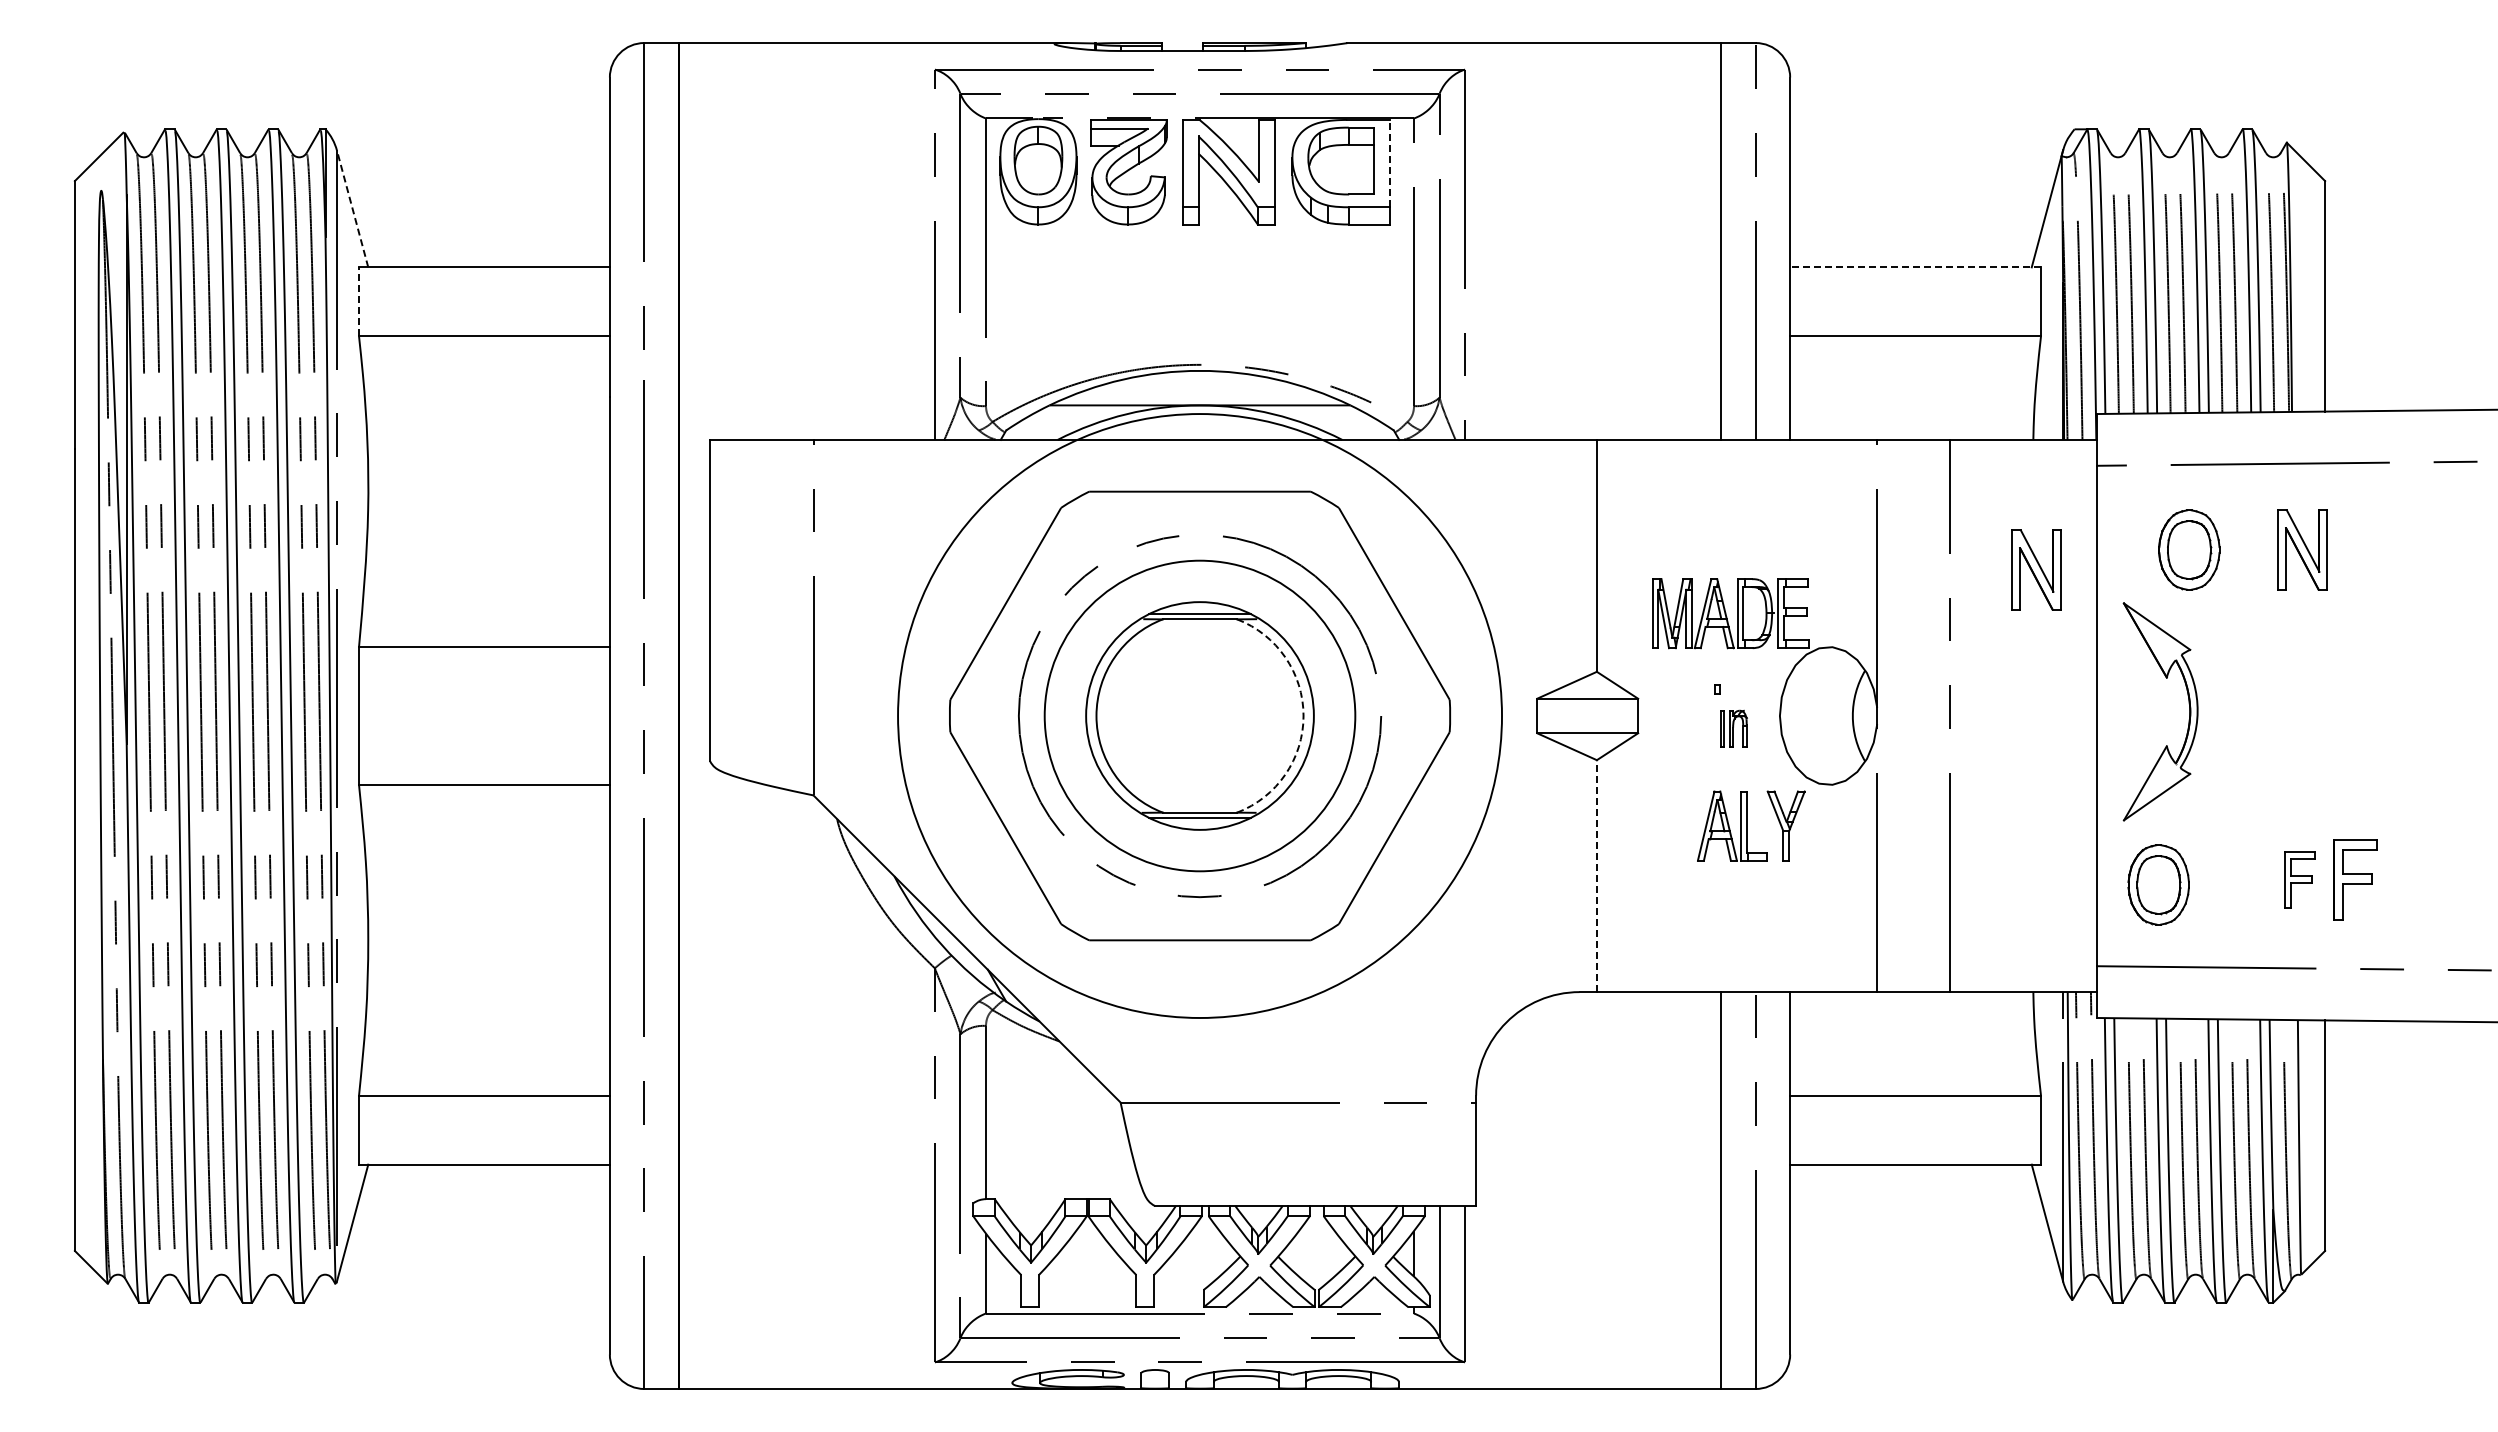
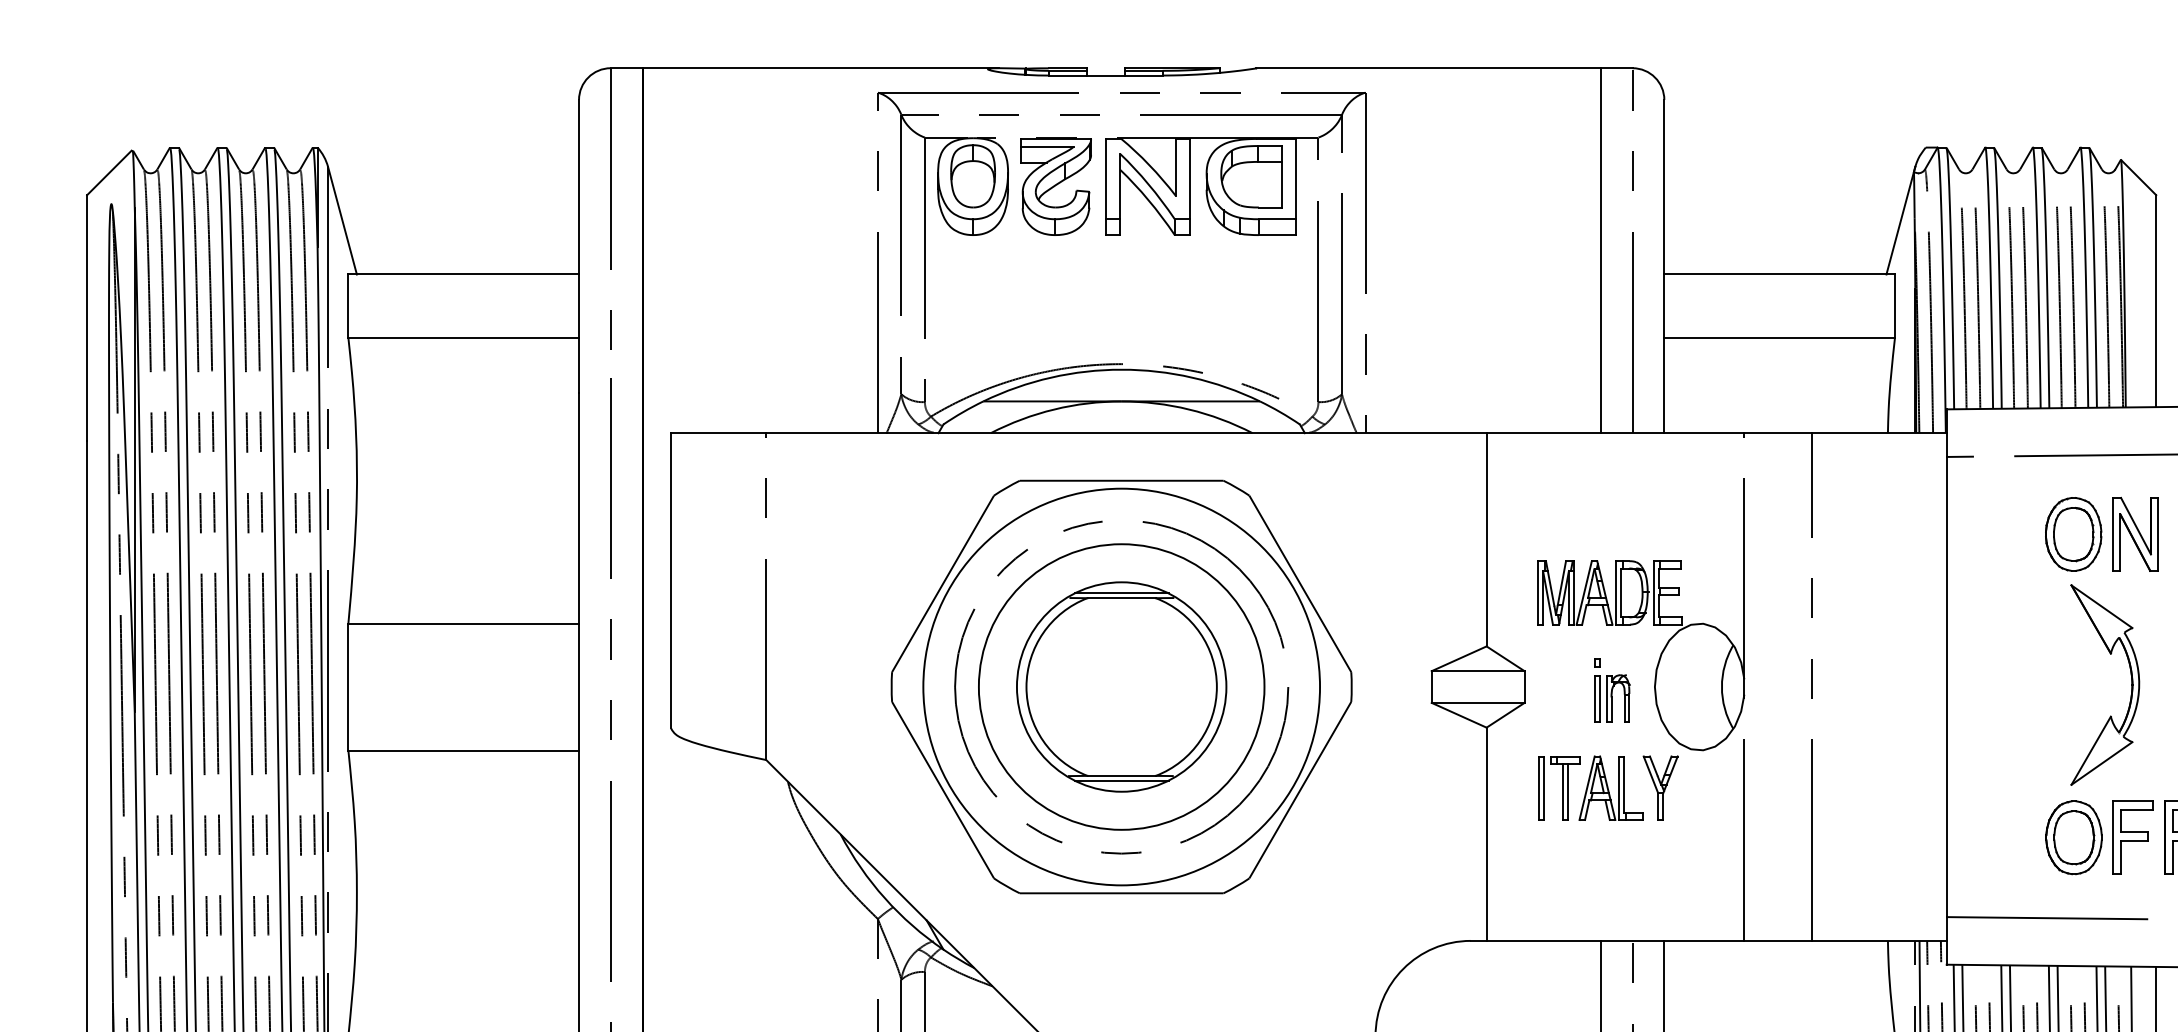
line: (1389, 163) -> (1295, 179), dashed -> solid
line: (352, 208) -> (342, 220), dashed -> solid
line: (1915, 267) -> (1779, 274), dashed -> solid
line: (359, 301) -> (348, 305), dashed -> solid
part: (2189, 549) -> (2073, 533), moved
part: (2036, 569) -> (1890, 552), removed
part: (2189, 711) -> (2131, 684), moved
circle: (1199, 715) -> (1121, 686), size x0.71
arc: (1303, 716) -> (1216, 687), dashed -> solid
part: (1733, 728) -> (1612, 698), size x1.43
part: (1675, 826) -> (1558, 788), added
line: (1596, 876) -> (1486, 834), dashed -> solid
part: (2299, 879) -> (2132, 837), size x1.43
part: (2158, 884) -> (2073, 837), moved

